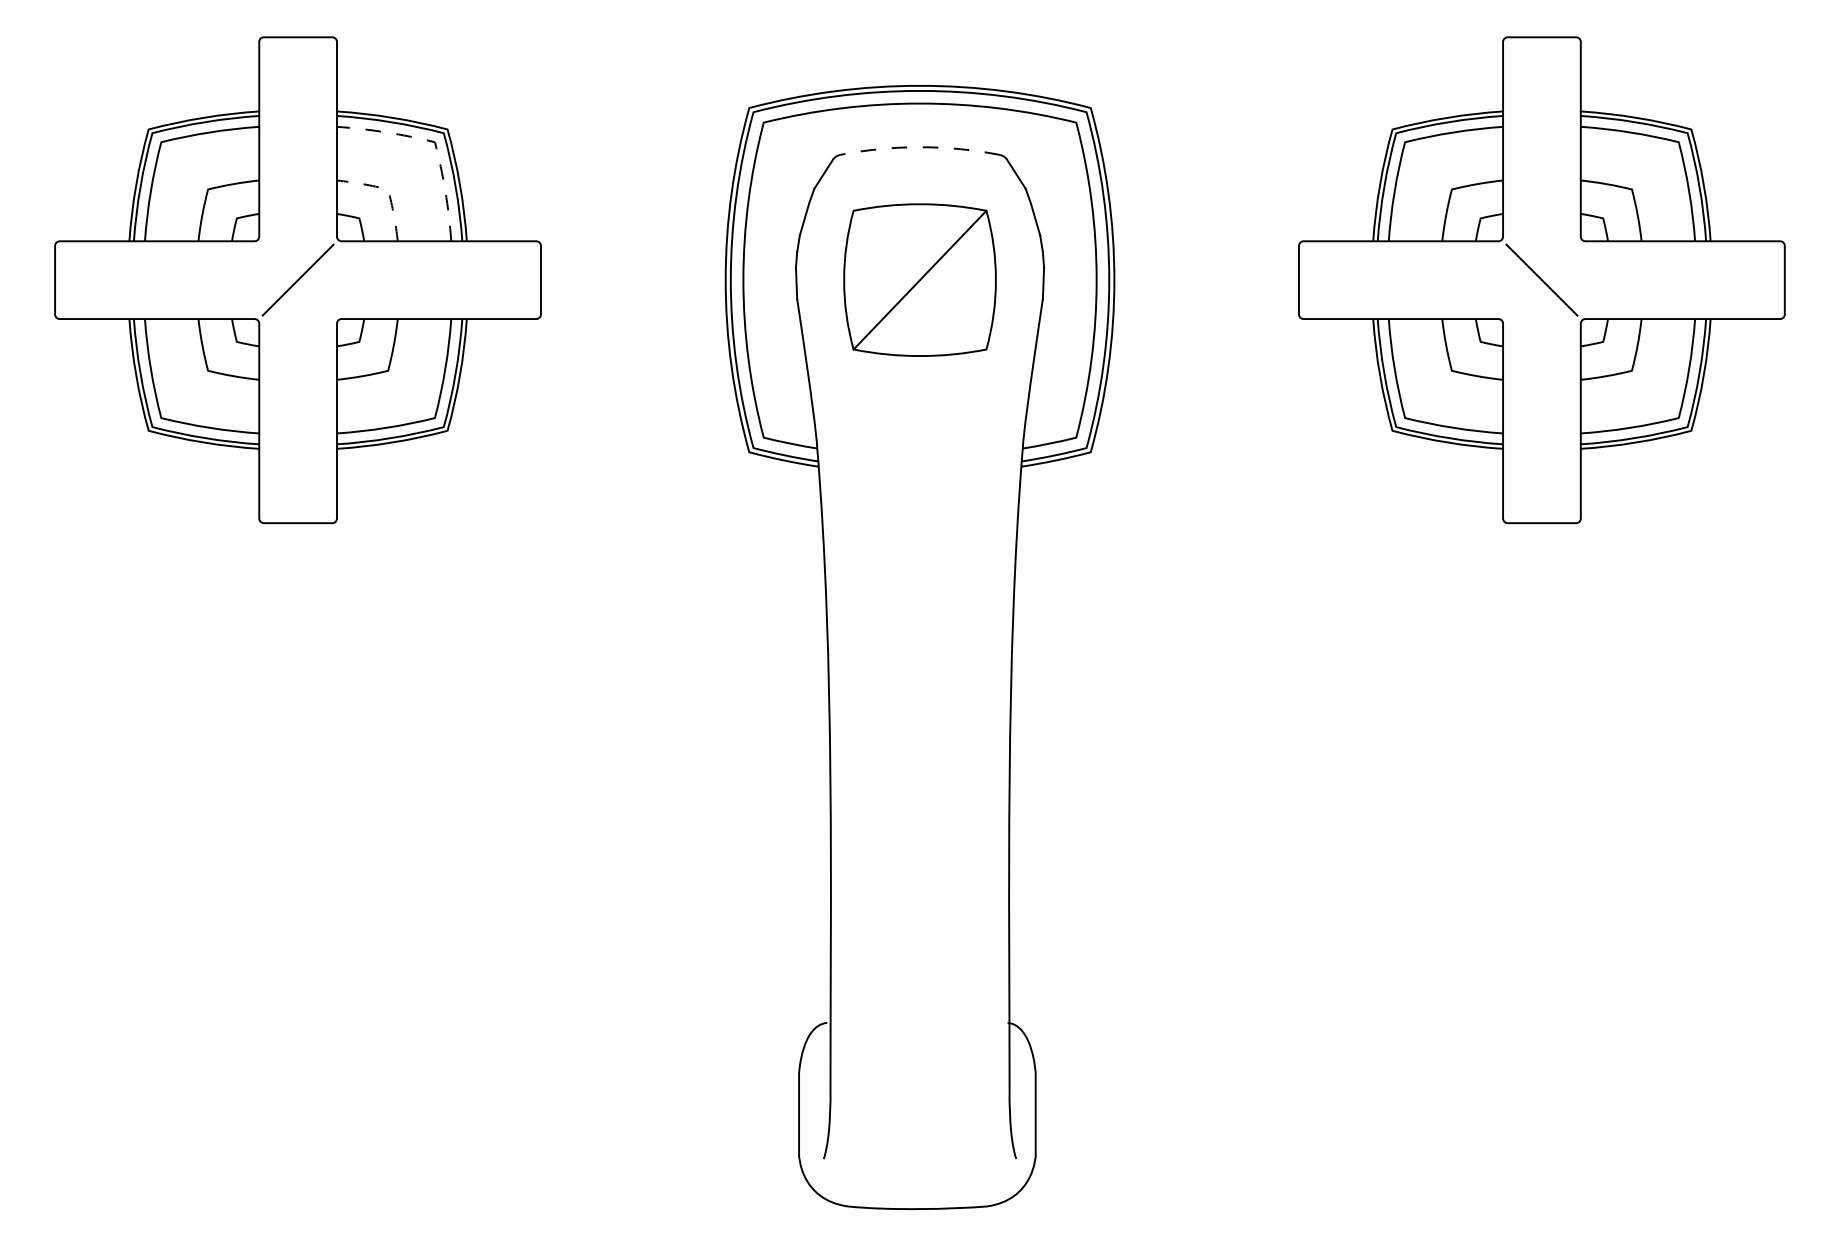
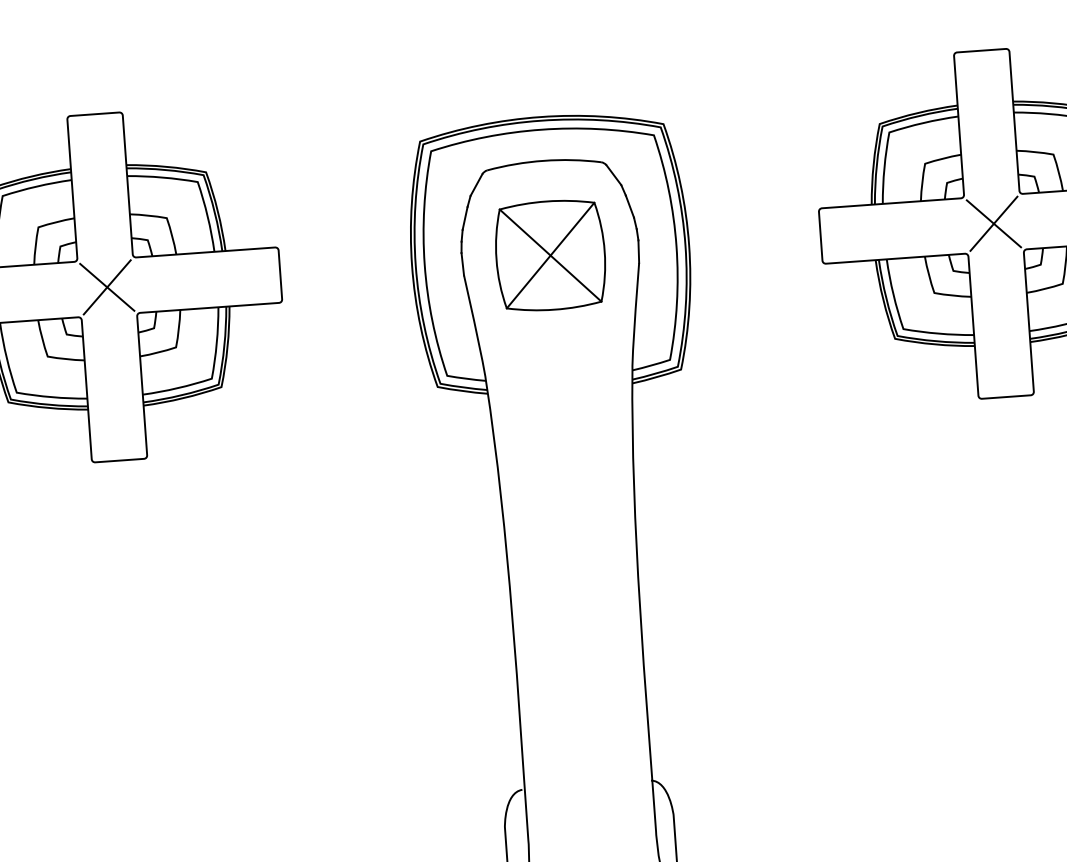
line: (435, 143) -> (198, 182), dashed -> solid
arc: (920, 147) -> (544, 161), dashed -> solid
line: (388, 190) -> (167, 218), dashed -> solid
line: (297, 279) -> (106, 286), added
line: (919, 279) -> (550, 255), added
line: (1541, 279) -> (993, 223), added

